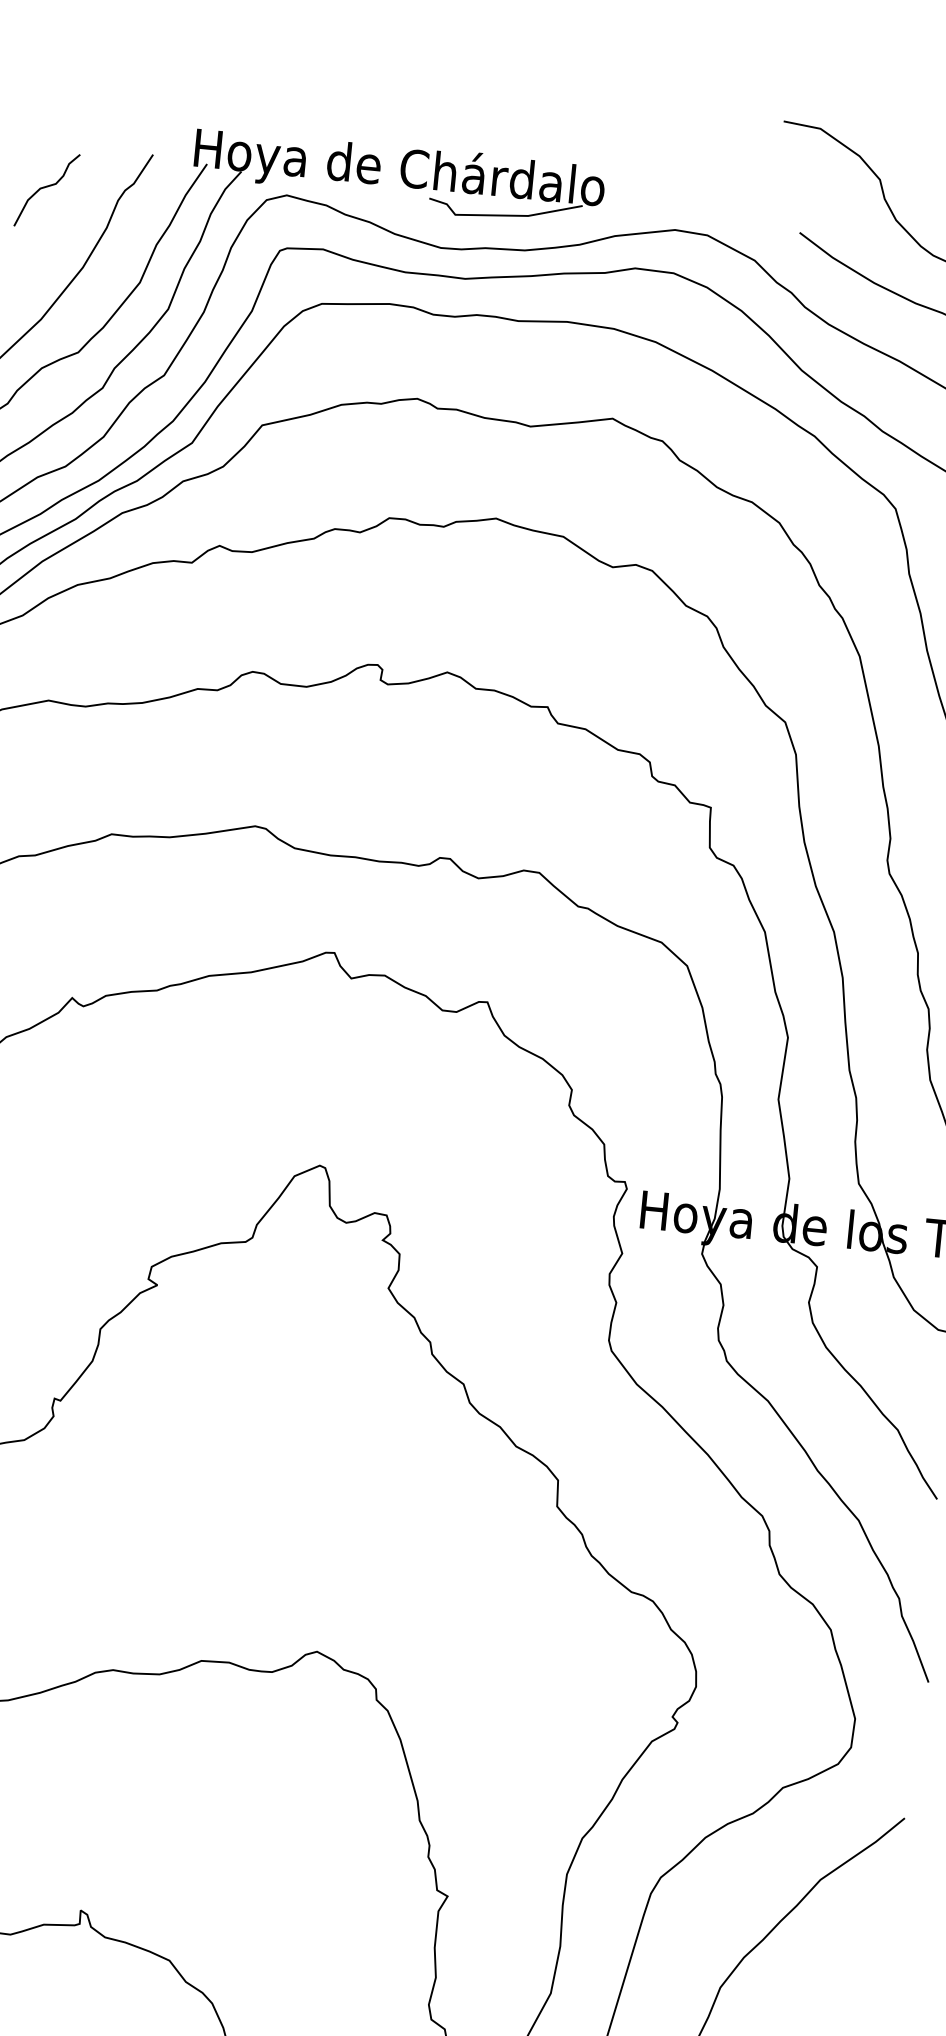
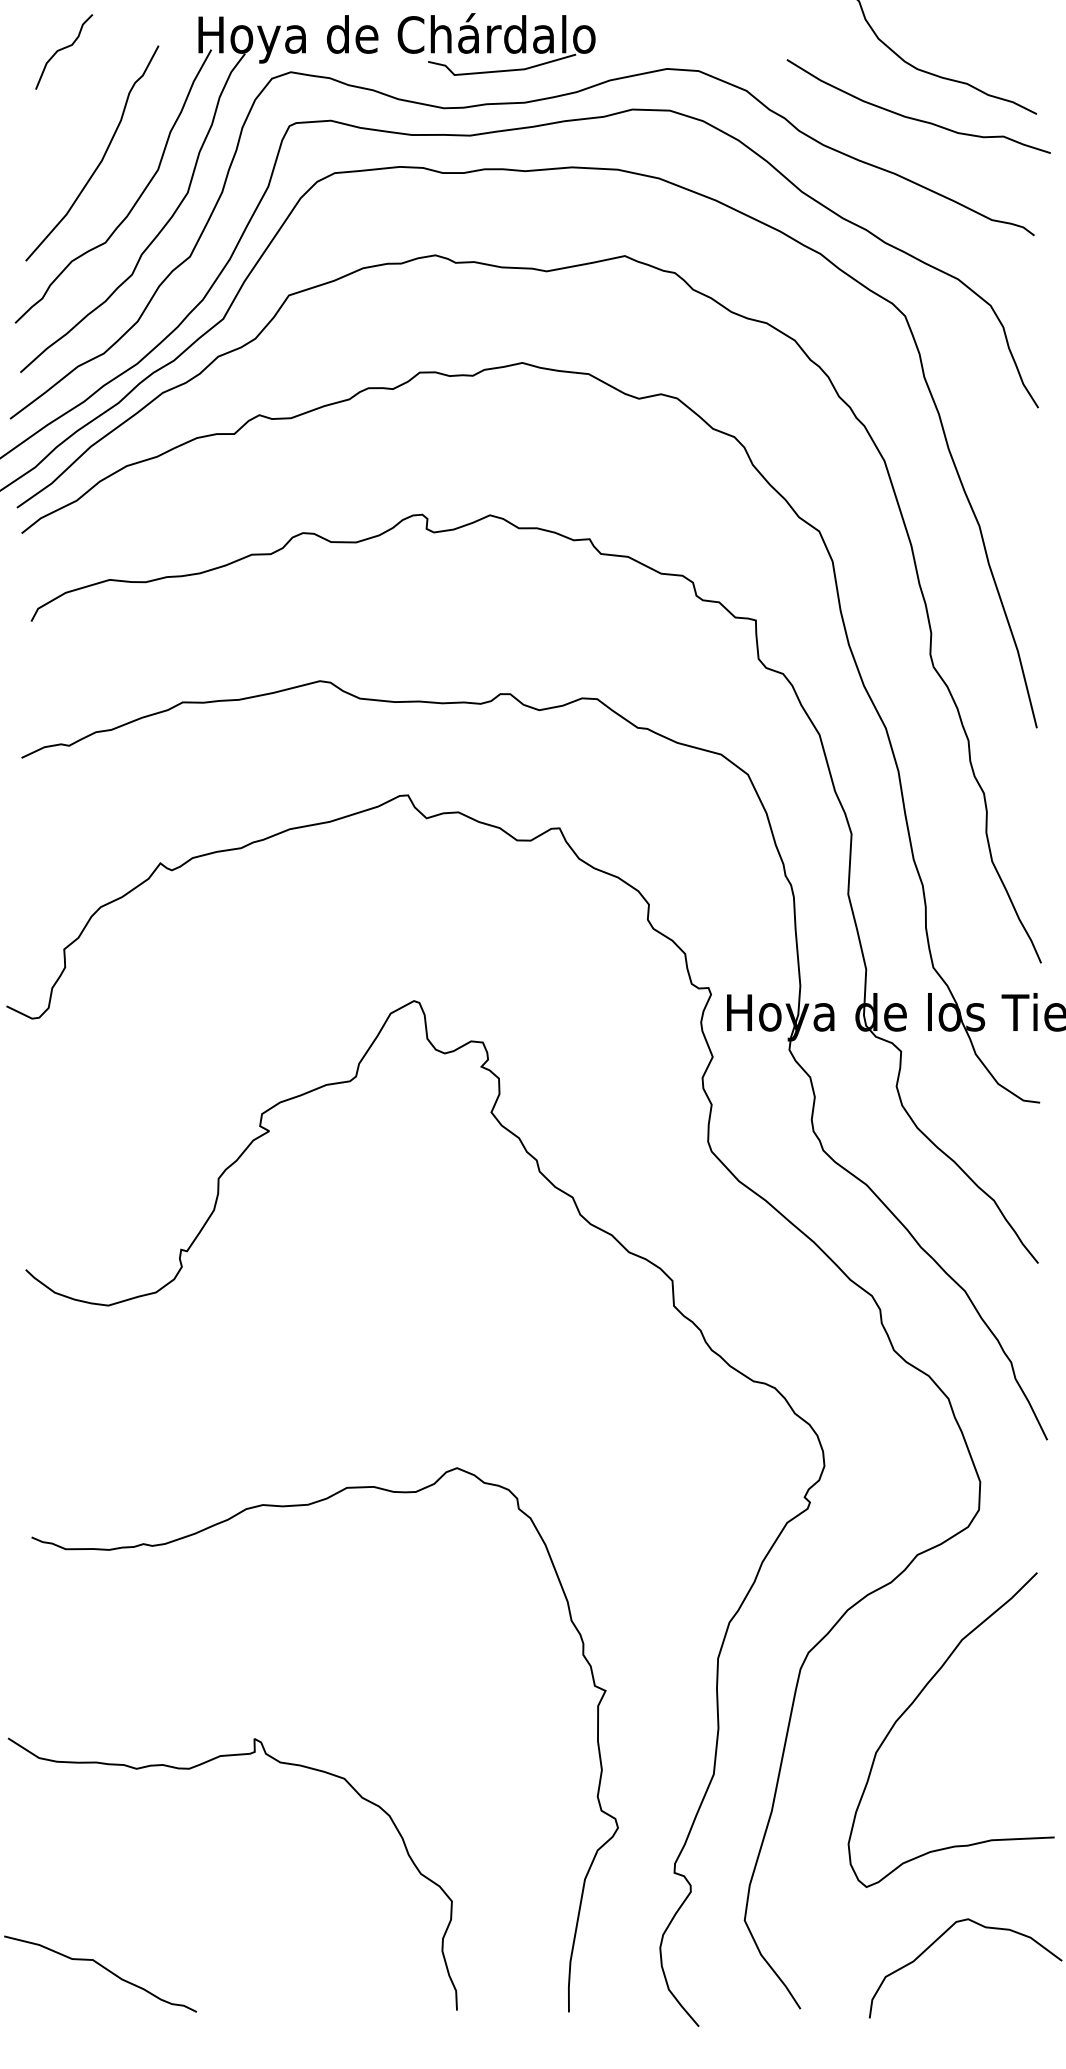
part: (47, 189) -> (64, 51), moved

